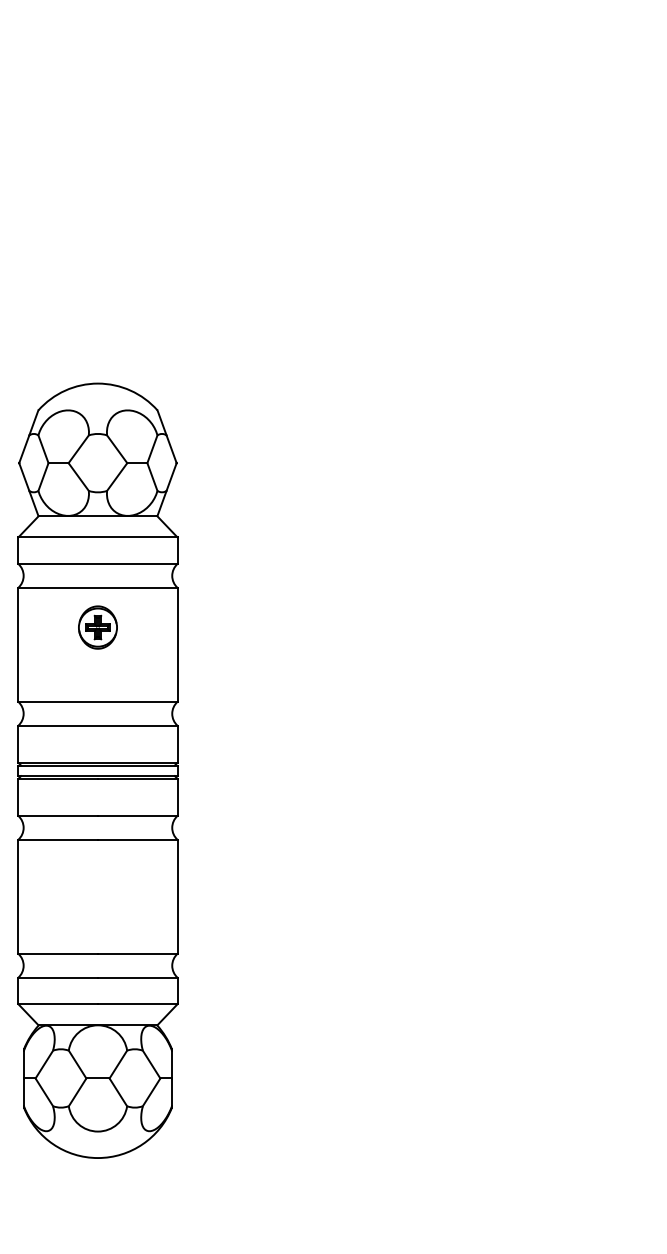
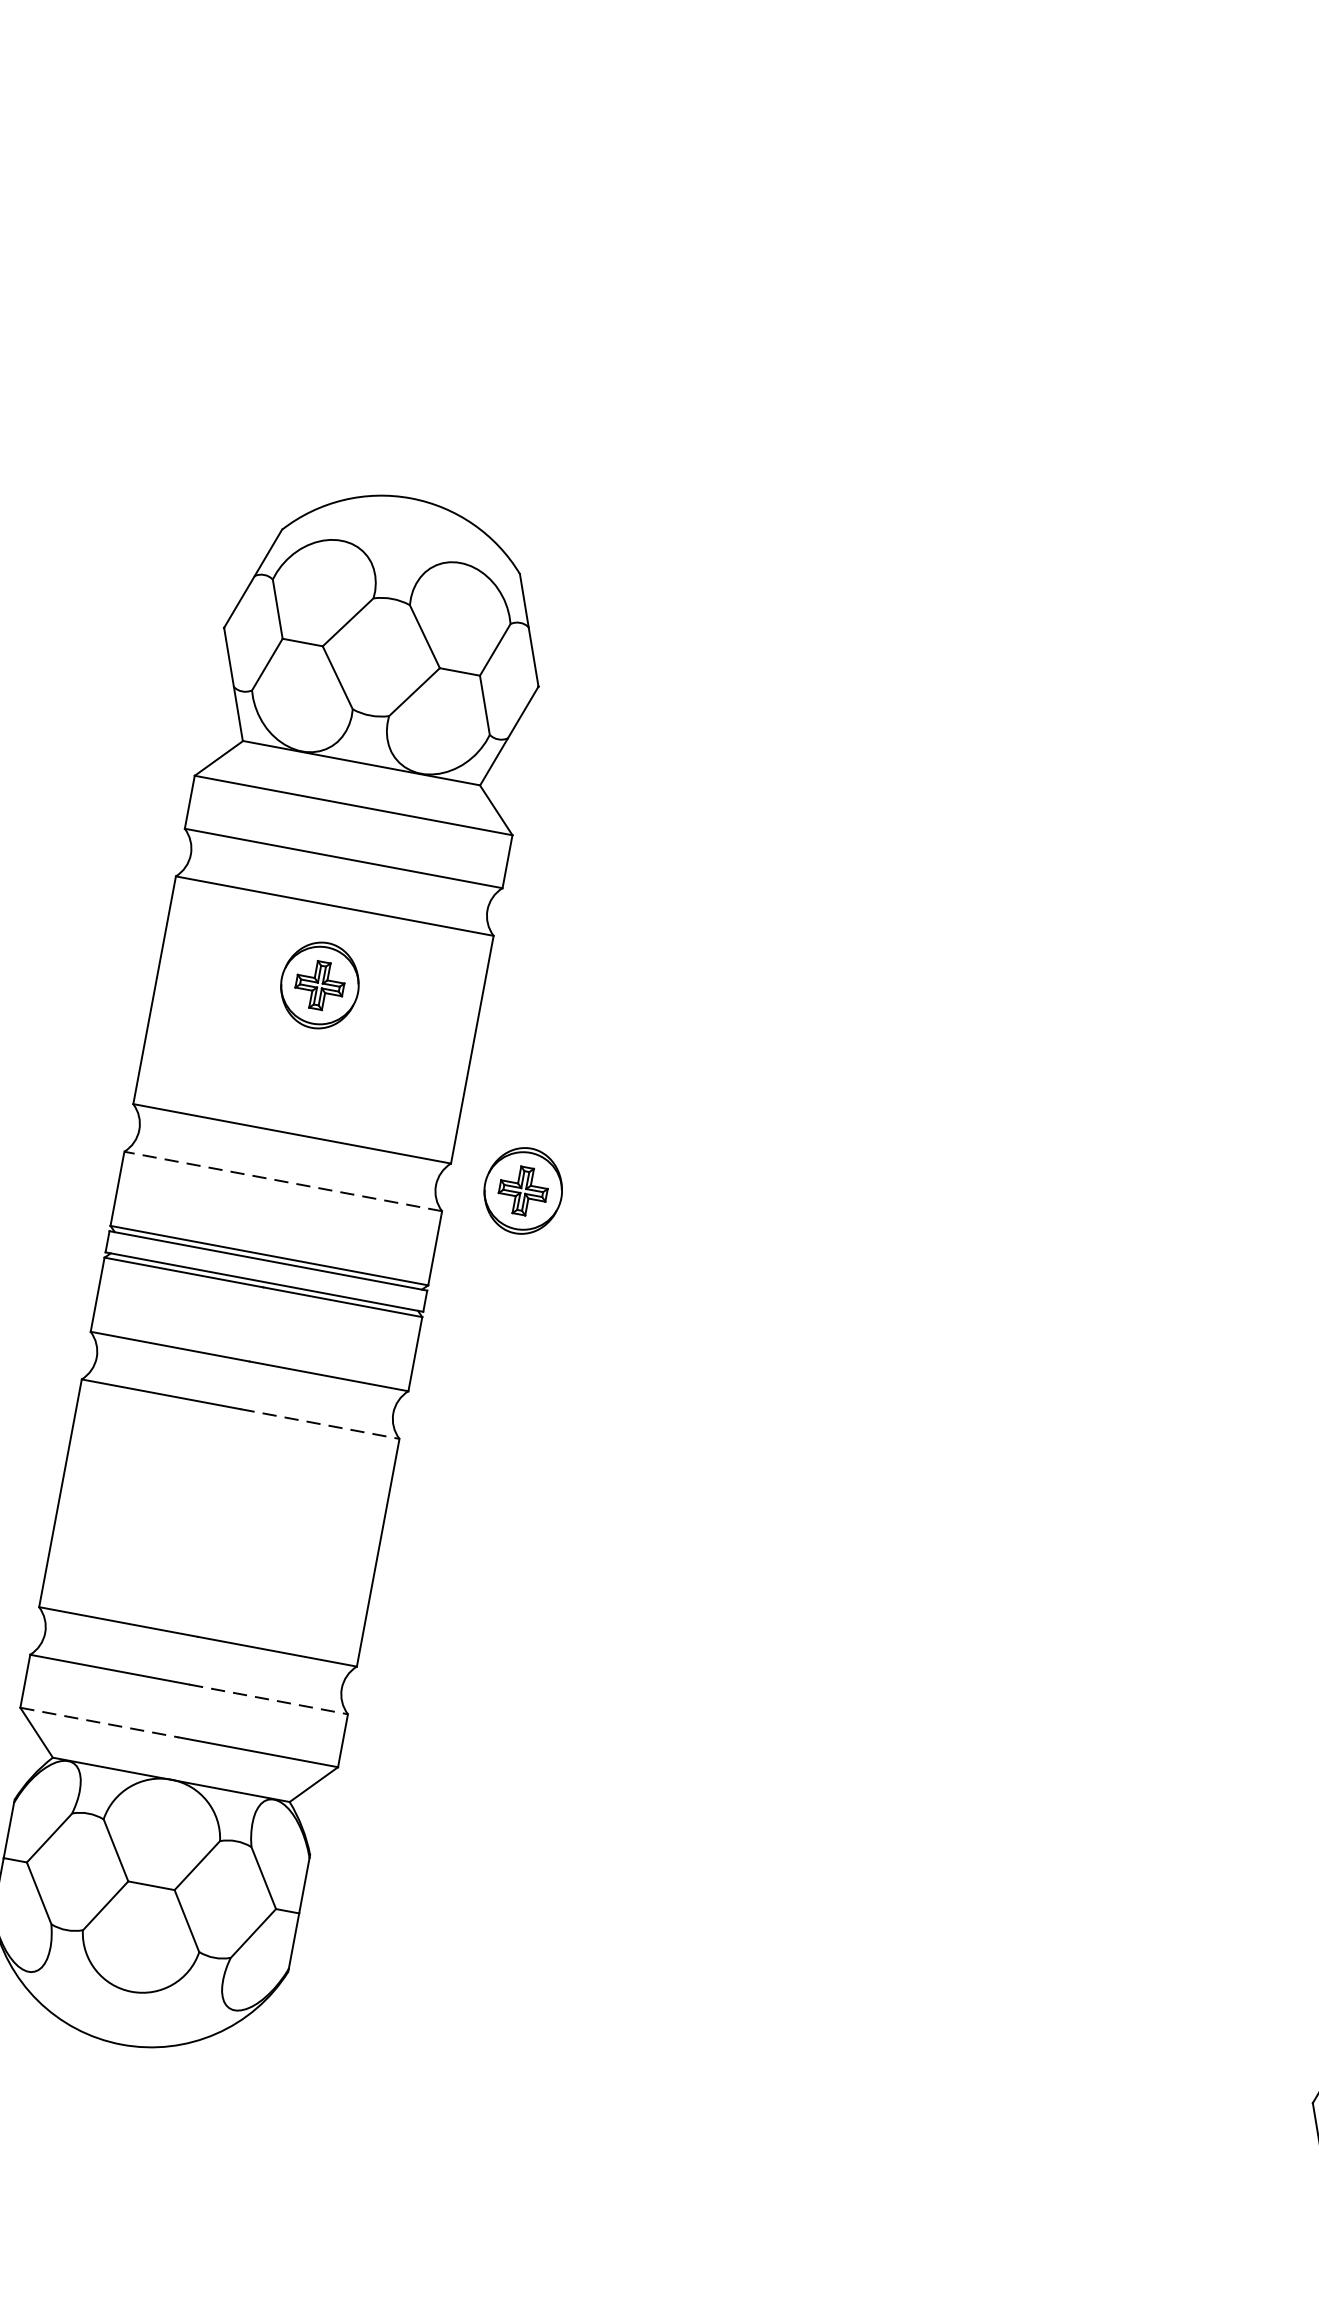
part: (214, 708) -> (522, 1190), added
line: (97, 725) -> (282, 1180), solid -> dashed
line: (137, 839) -> (319, 1423), solid -> dashed
line: (137, 977) -> (268, 1698), solid -> dashed
line: (58, 1004) -> (100, 1723), solid -> dashed

